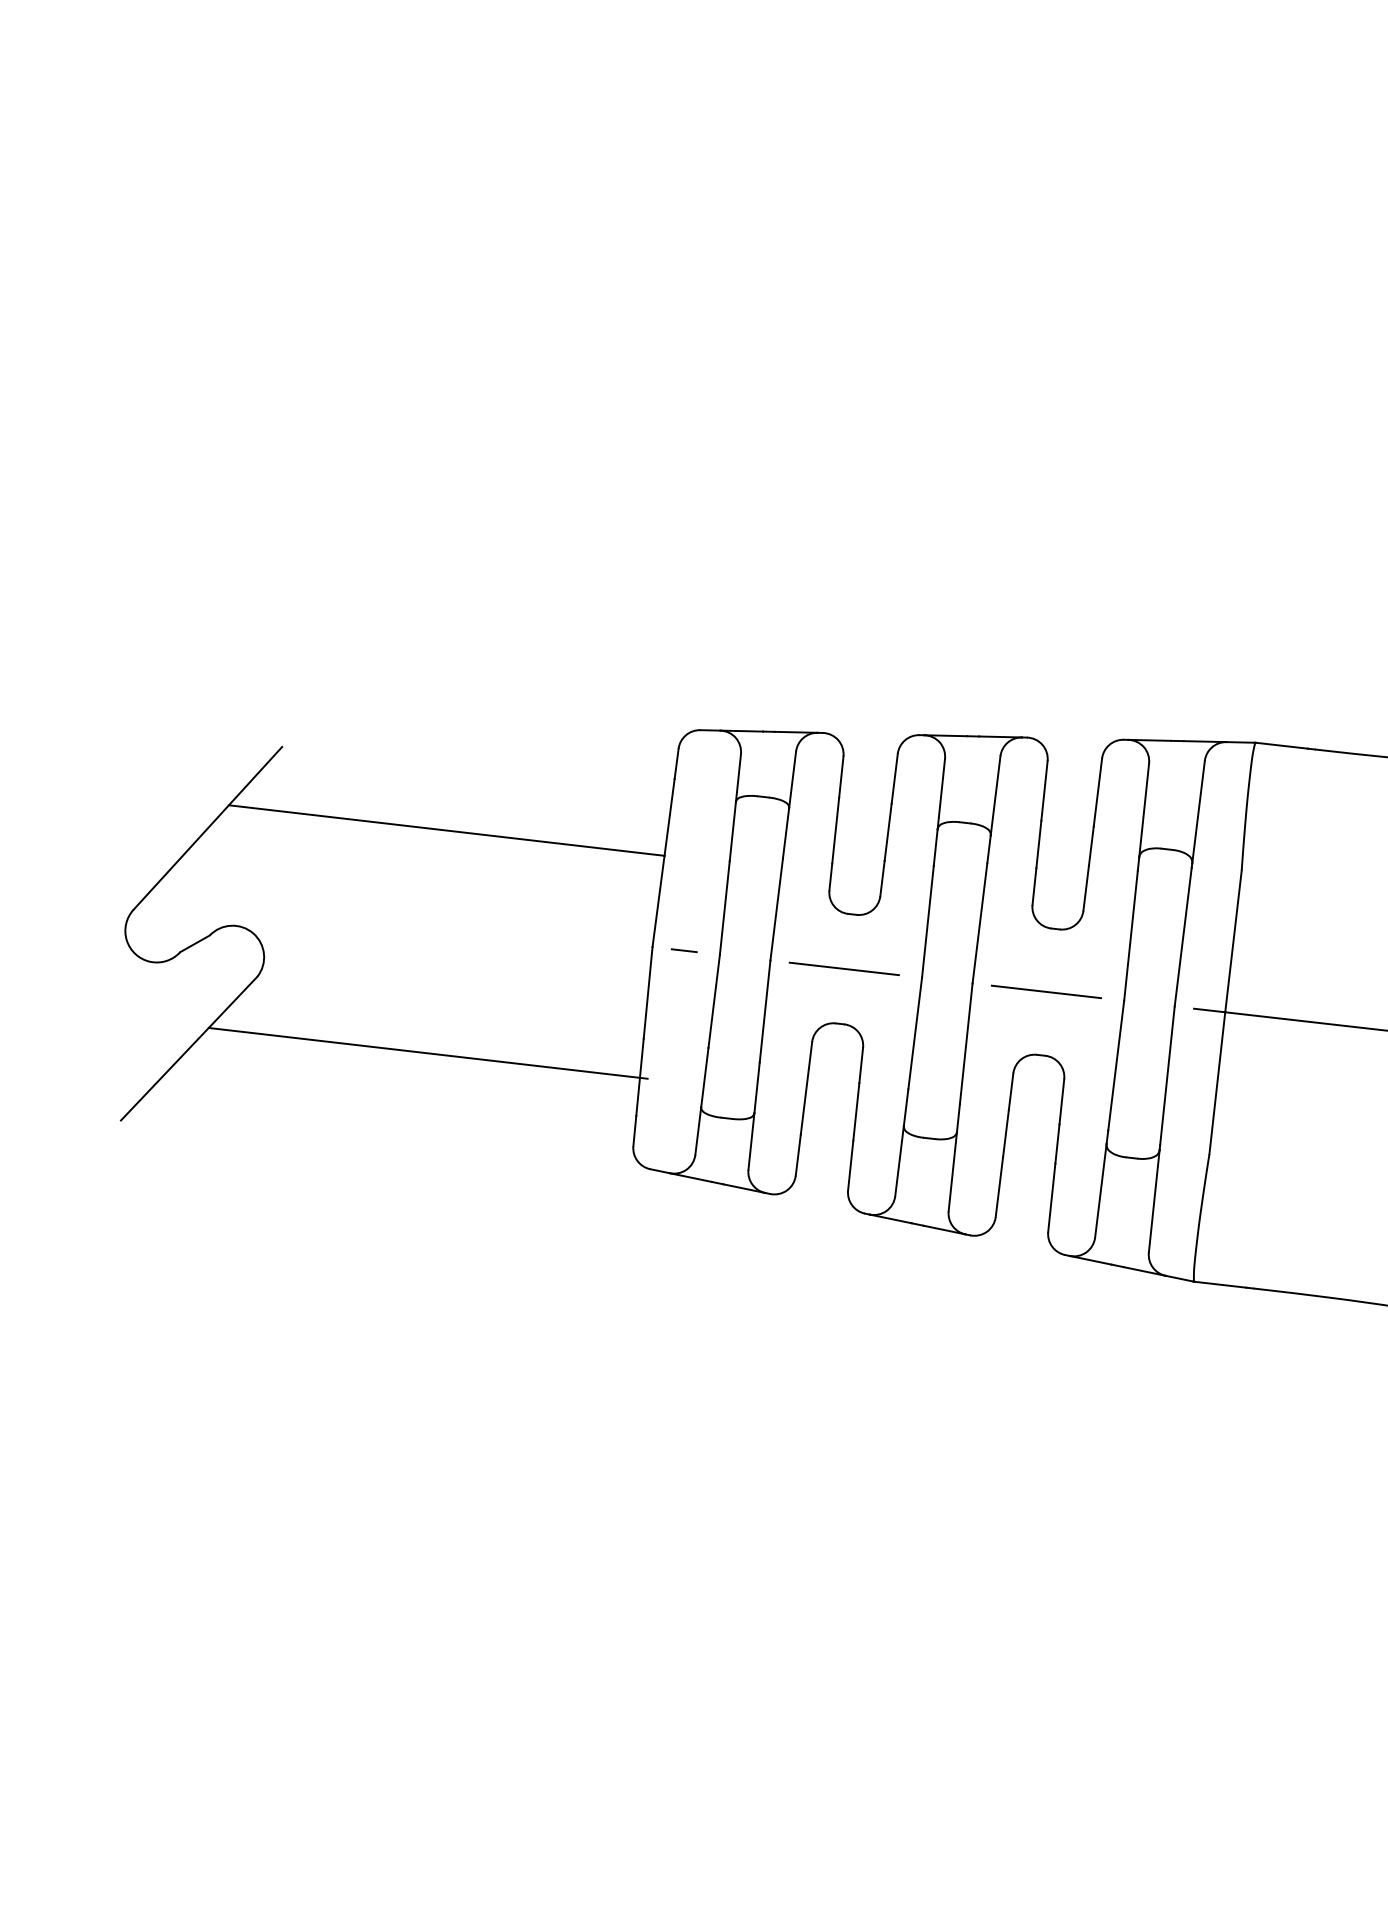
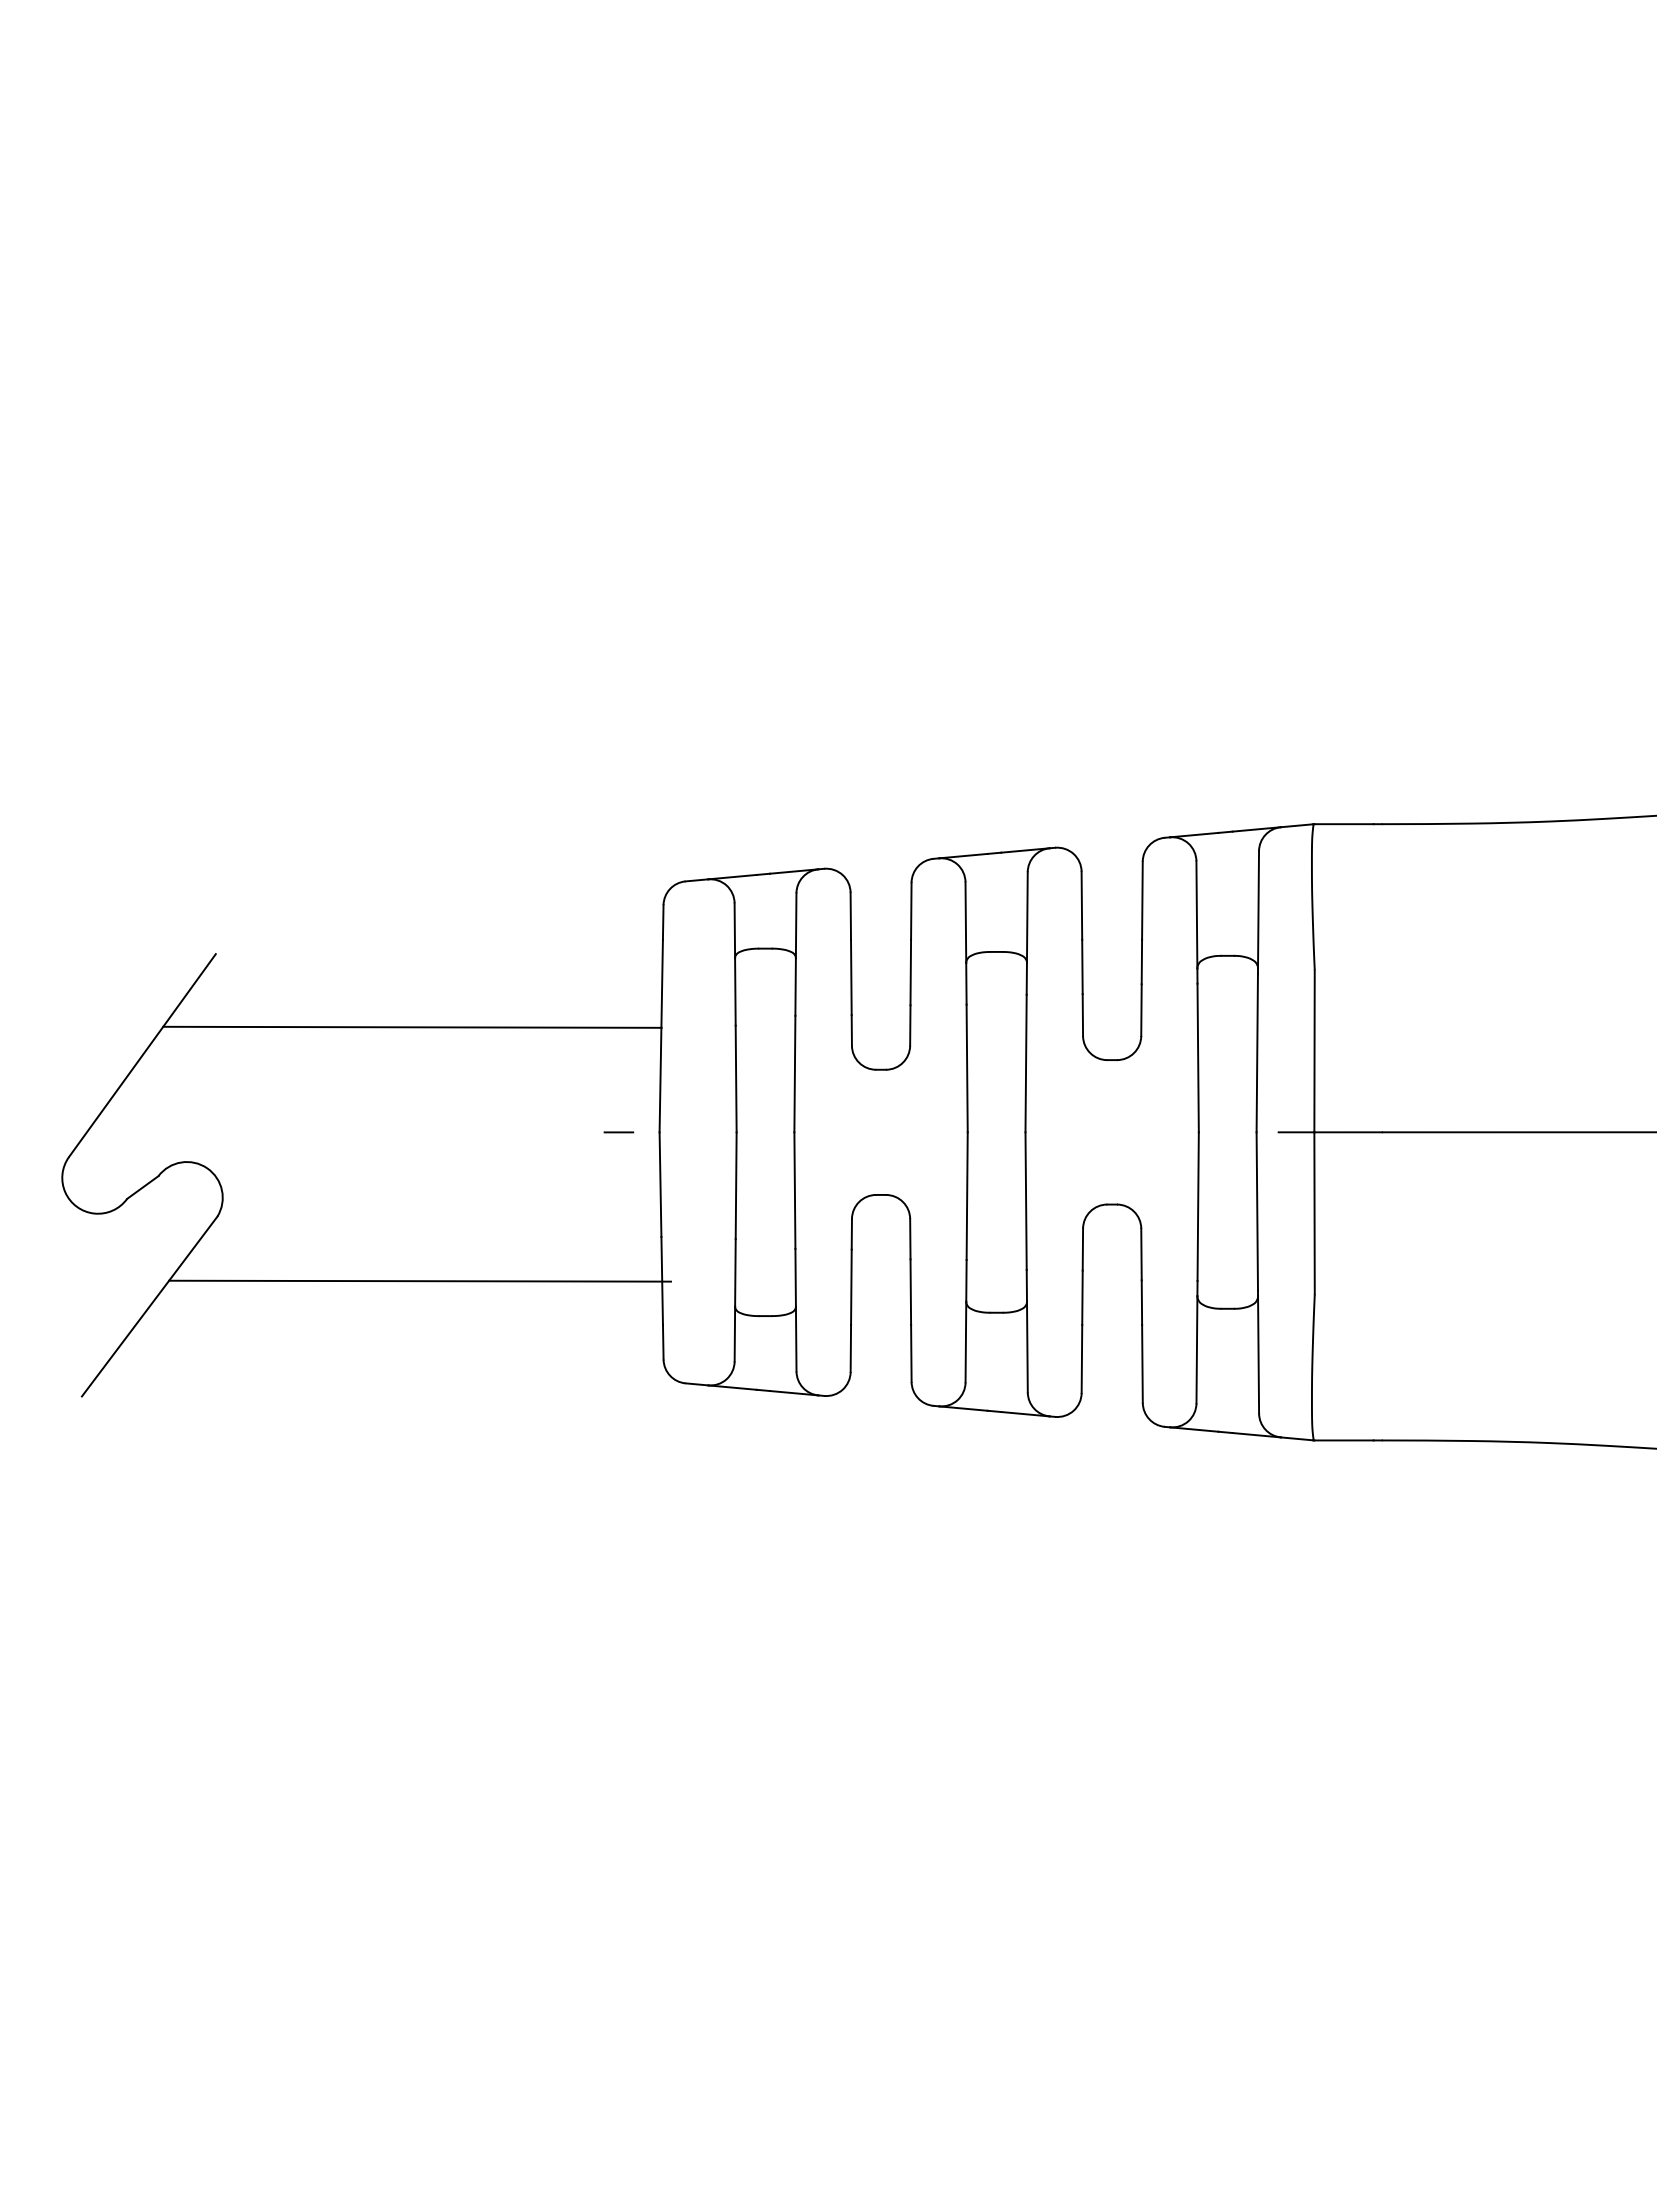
line: (683, 950) -> (618, 1132), moved
line: (843, 969) -> (878, 1132), removed
line: (1046, 992) -> (1109, 1132), removed

